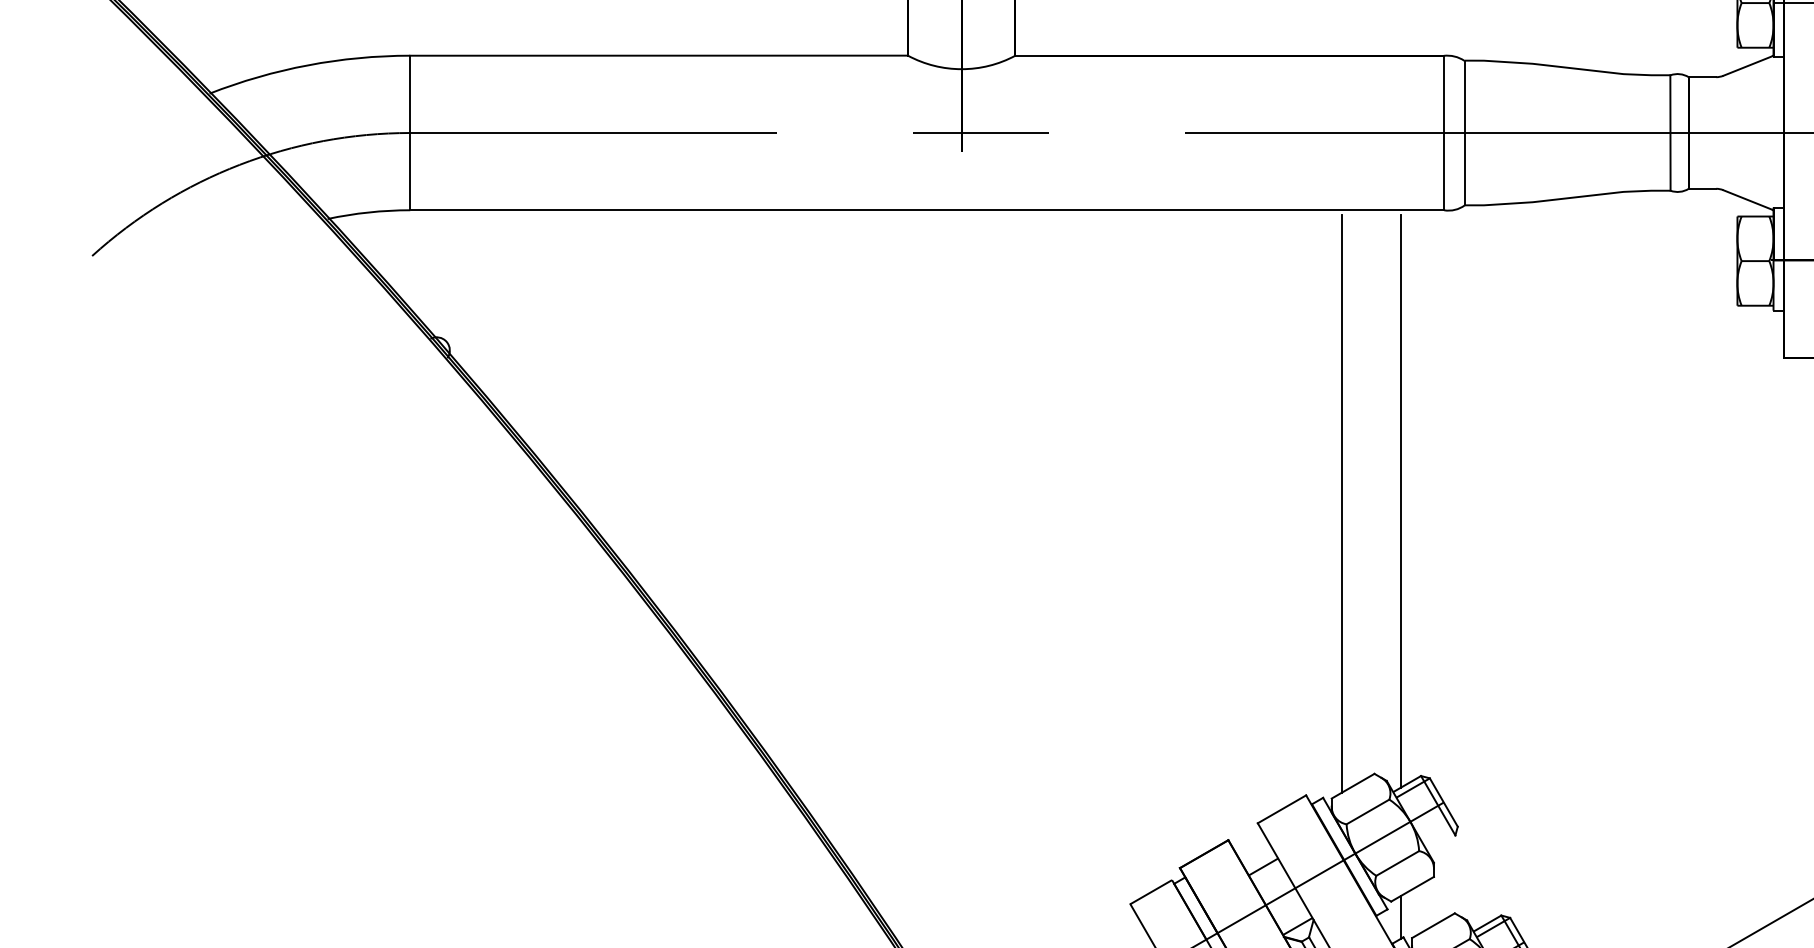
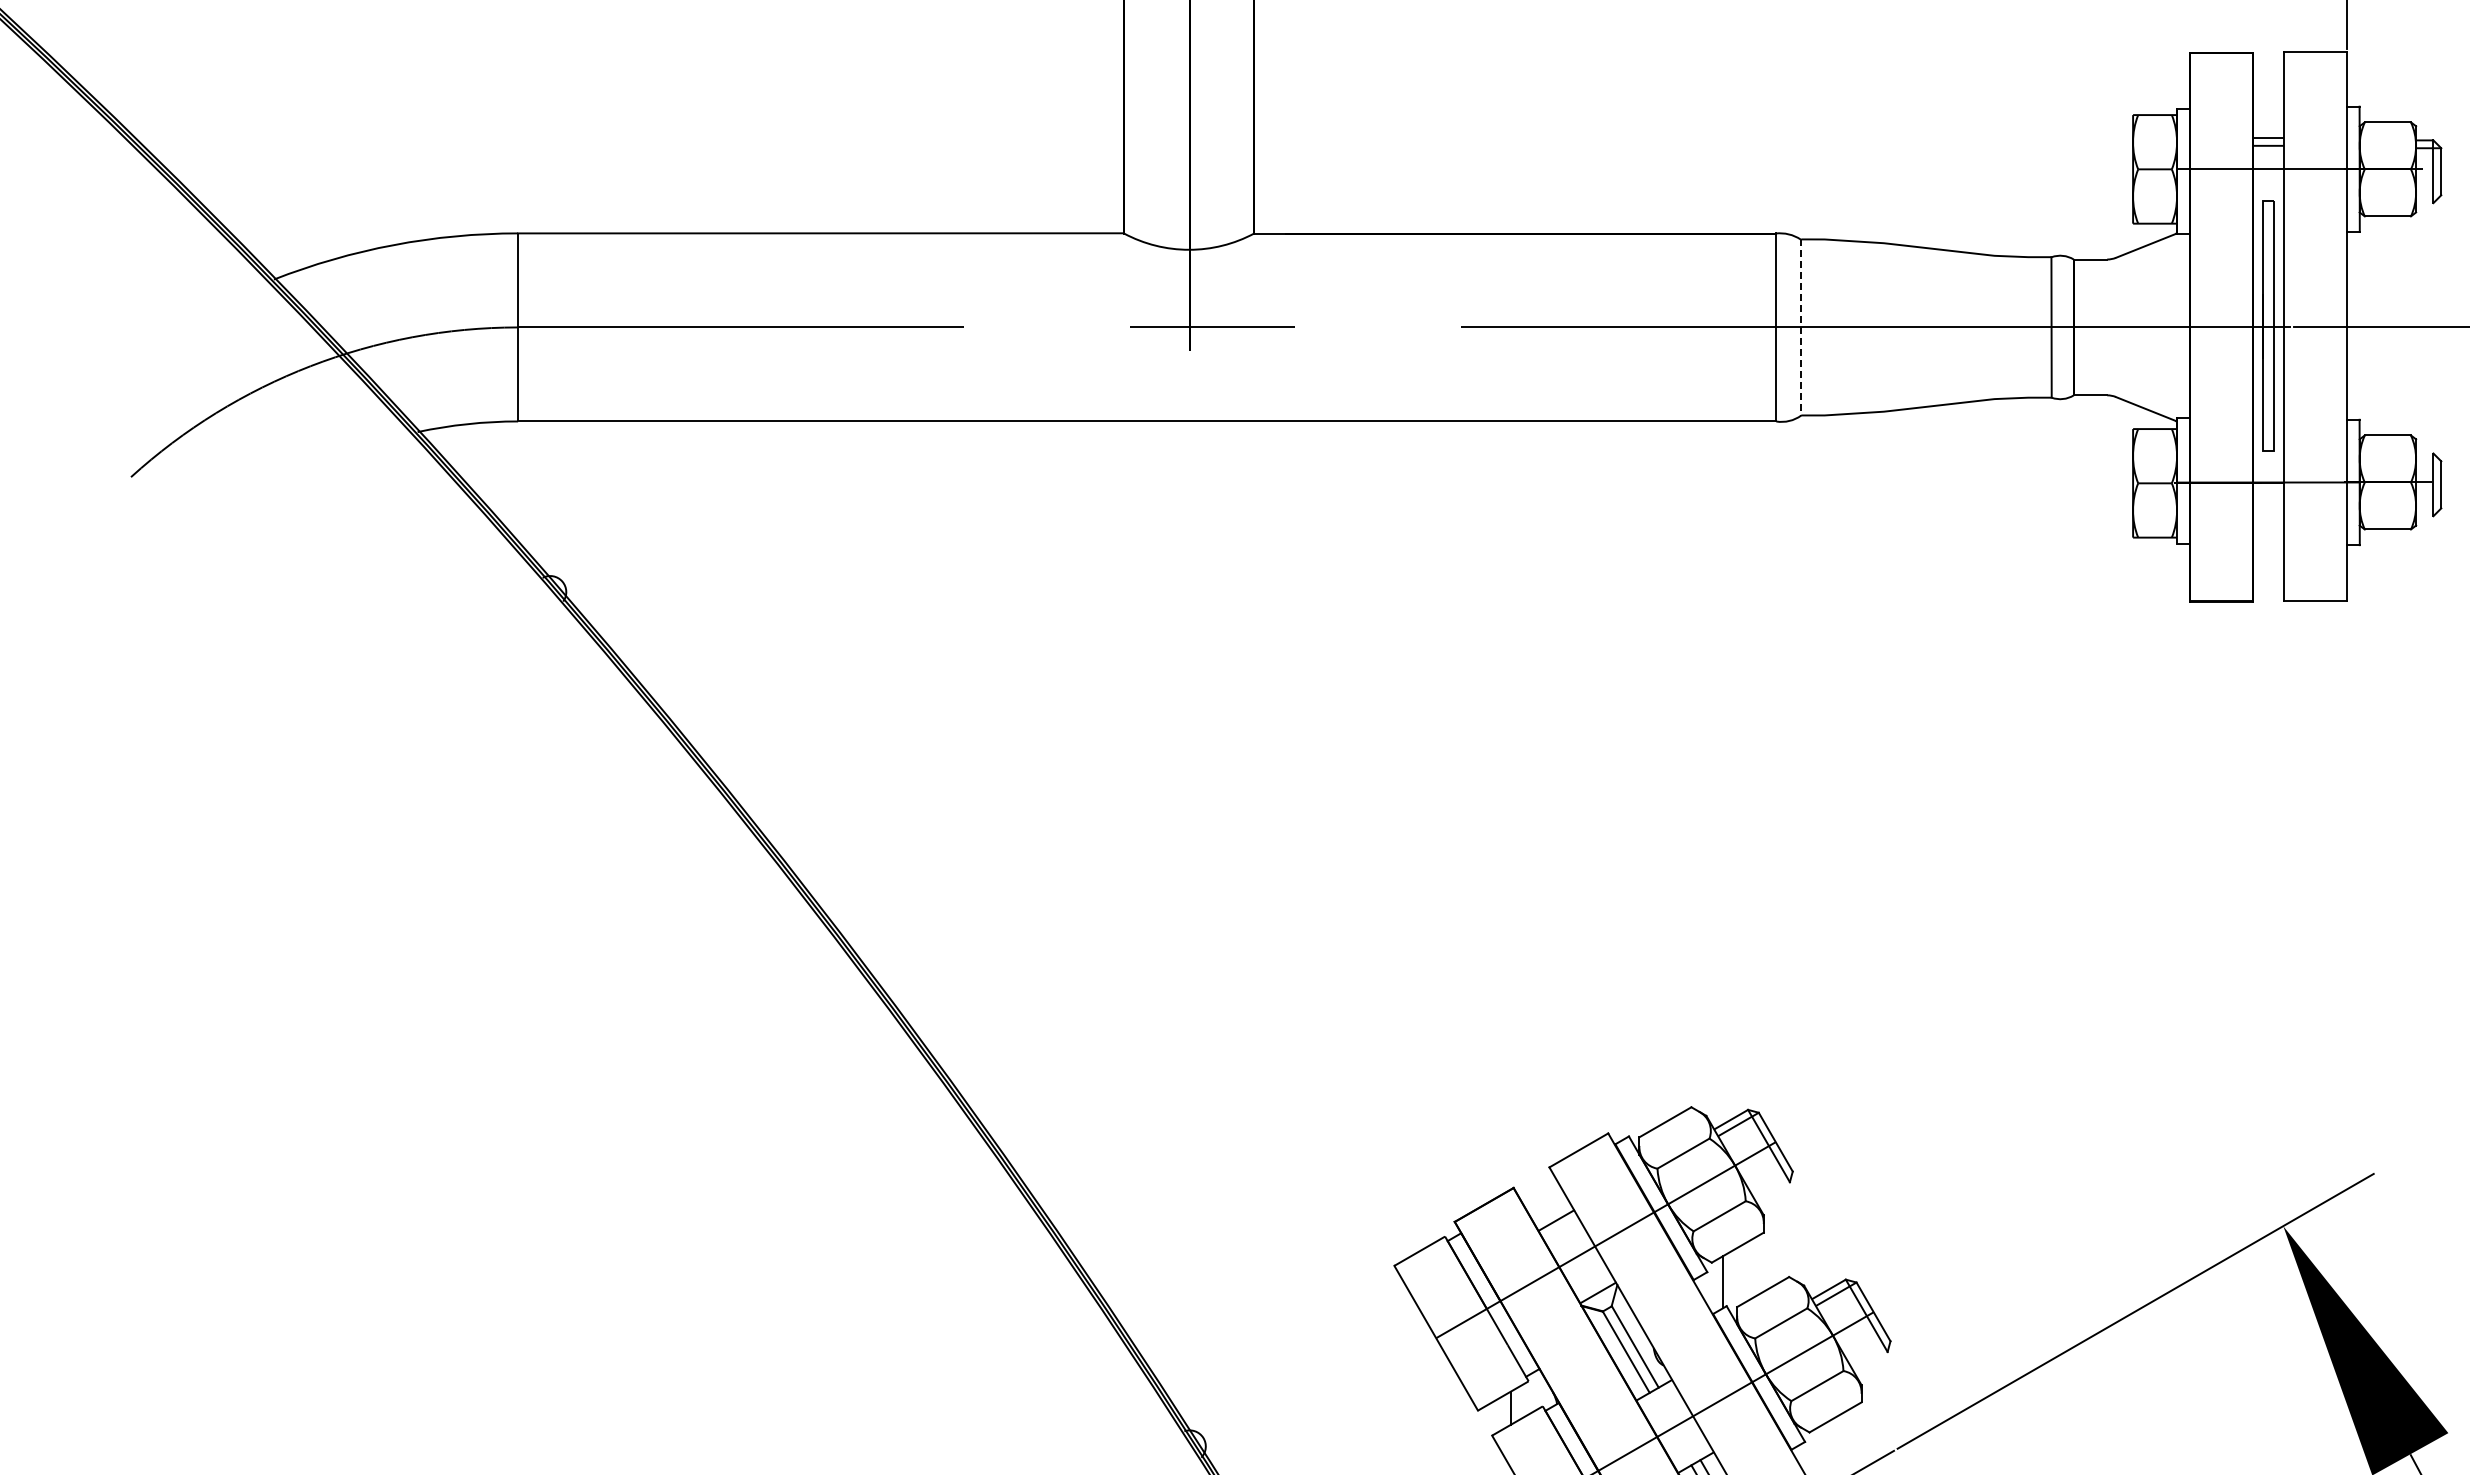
line: (1464, 133) -> (1801, 327), solid -> dashed
line: (1400, 501) -> (1723, 775), removed
line: (1342, 503) -> (1652, 778), removed

